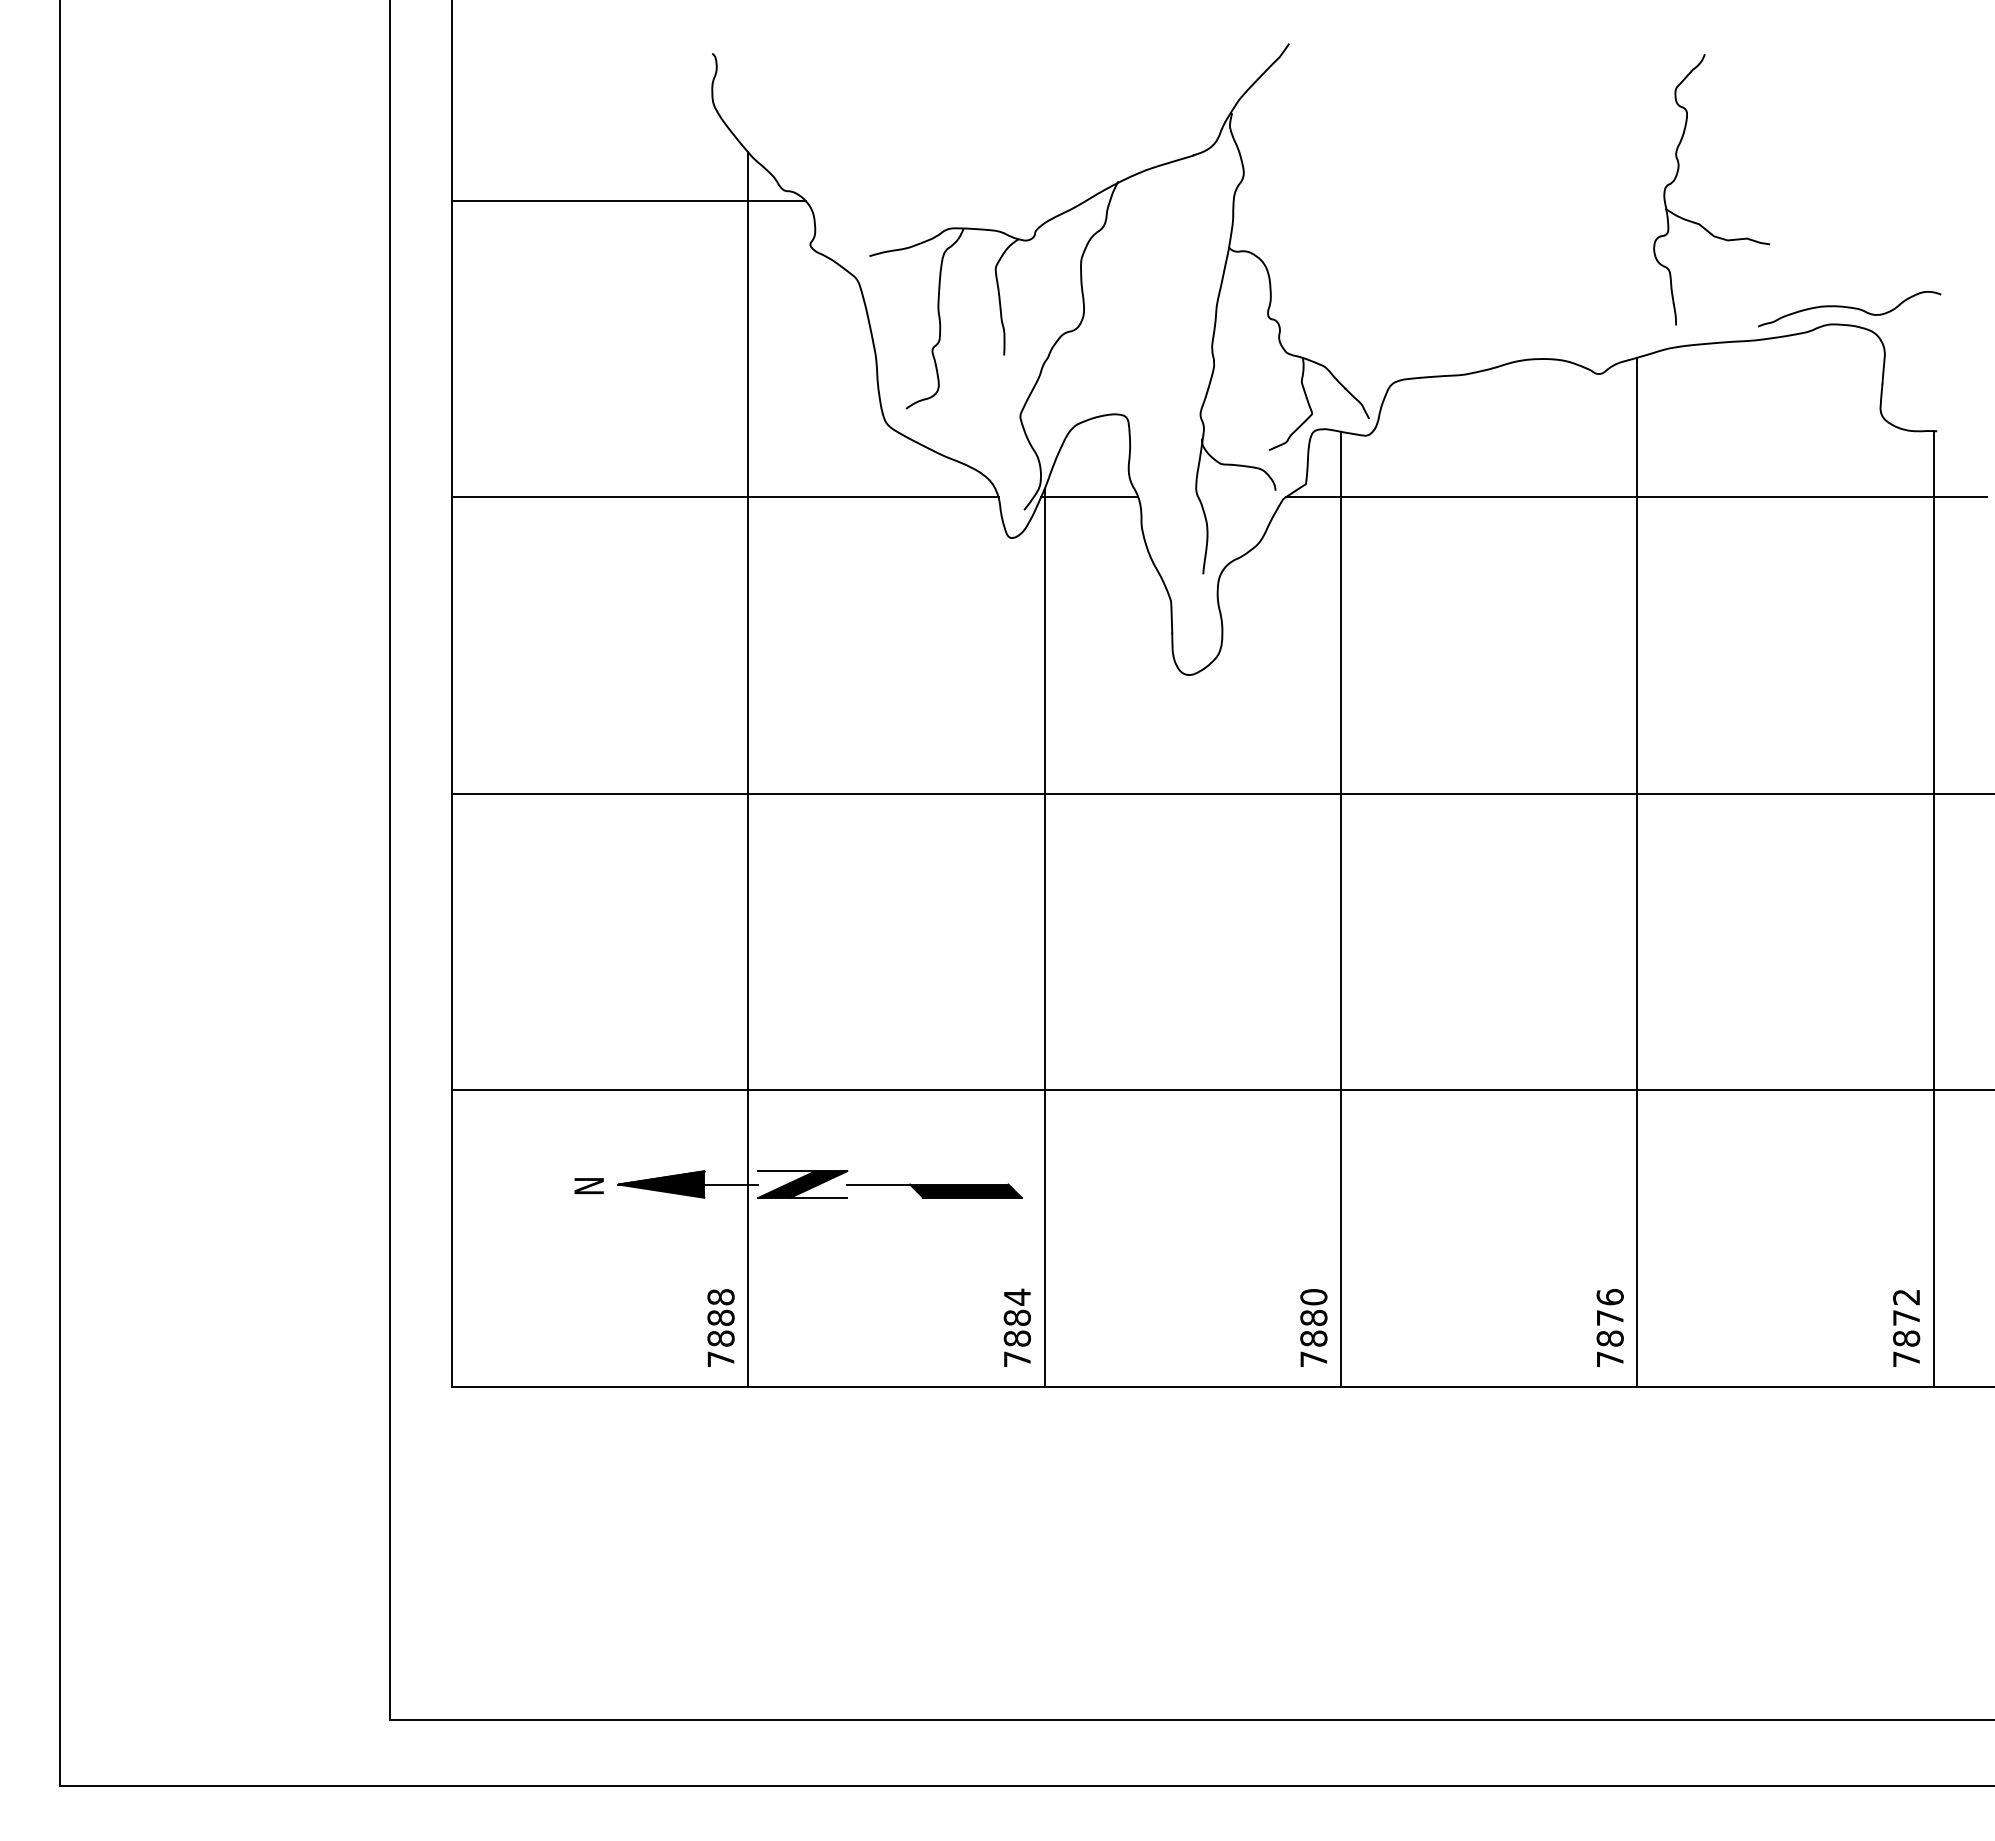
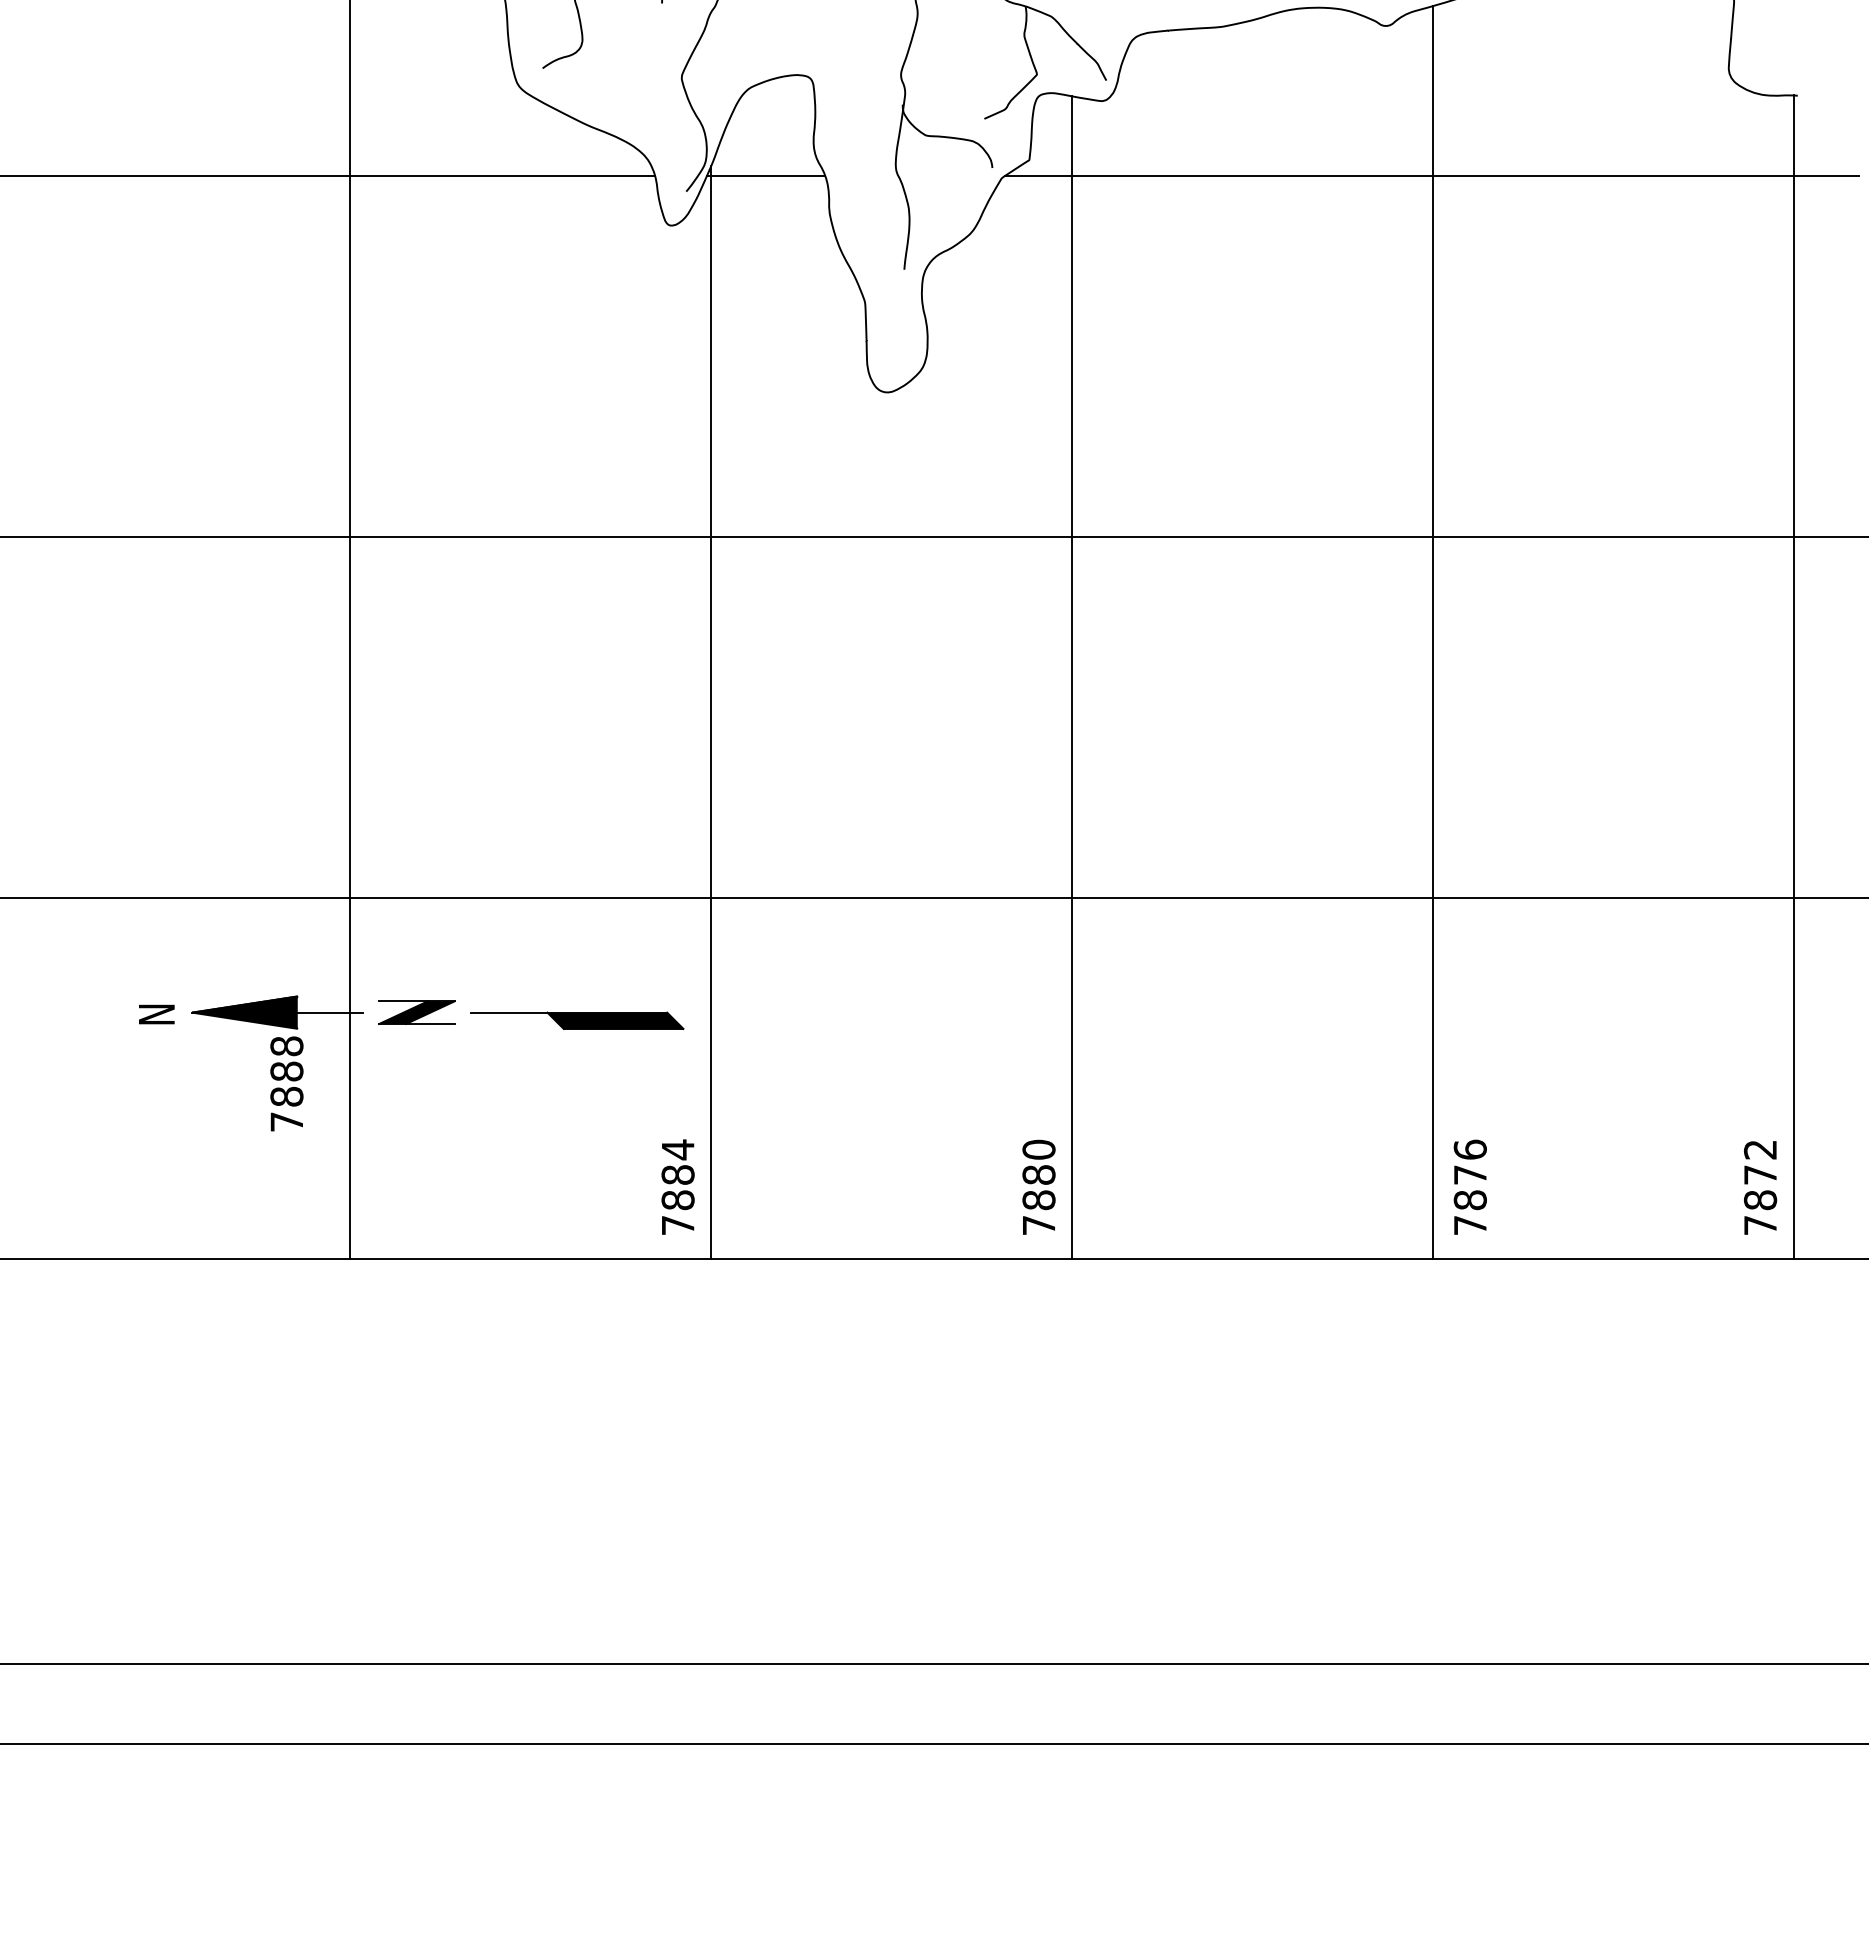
part: (802, 1184) -> (416, 1012), size x0.7
text: (720, 1327) -> (286, 1083), moved
text: (1609, 1327) -> (1469, 1186), moved

